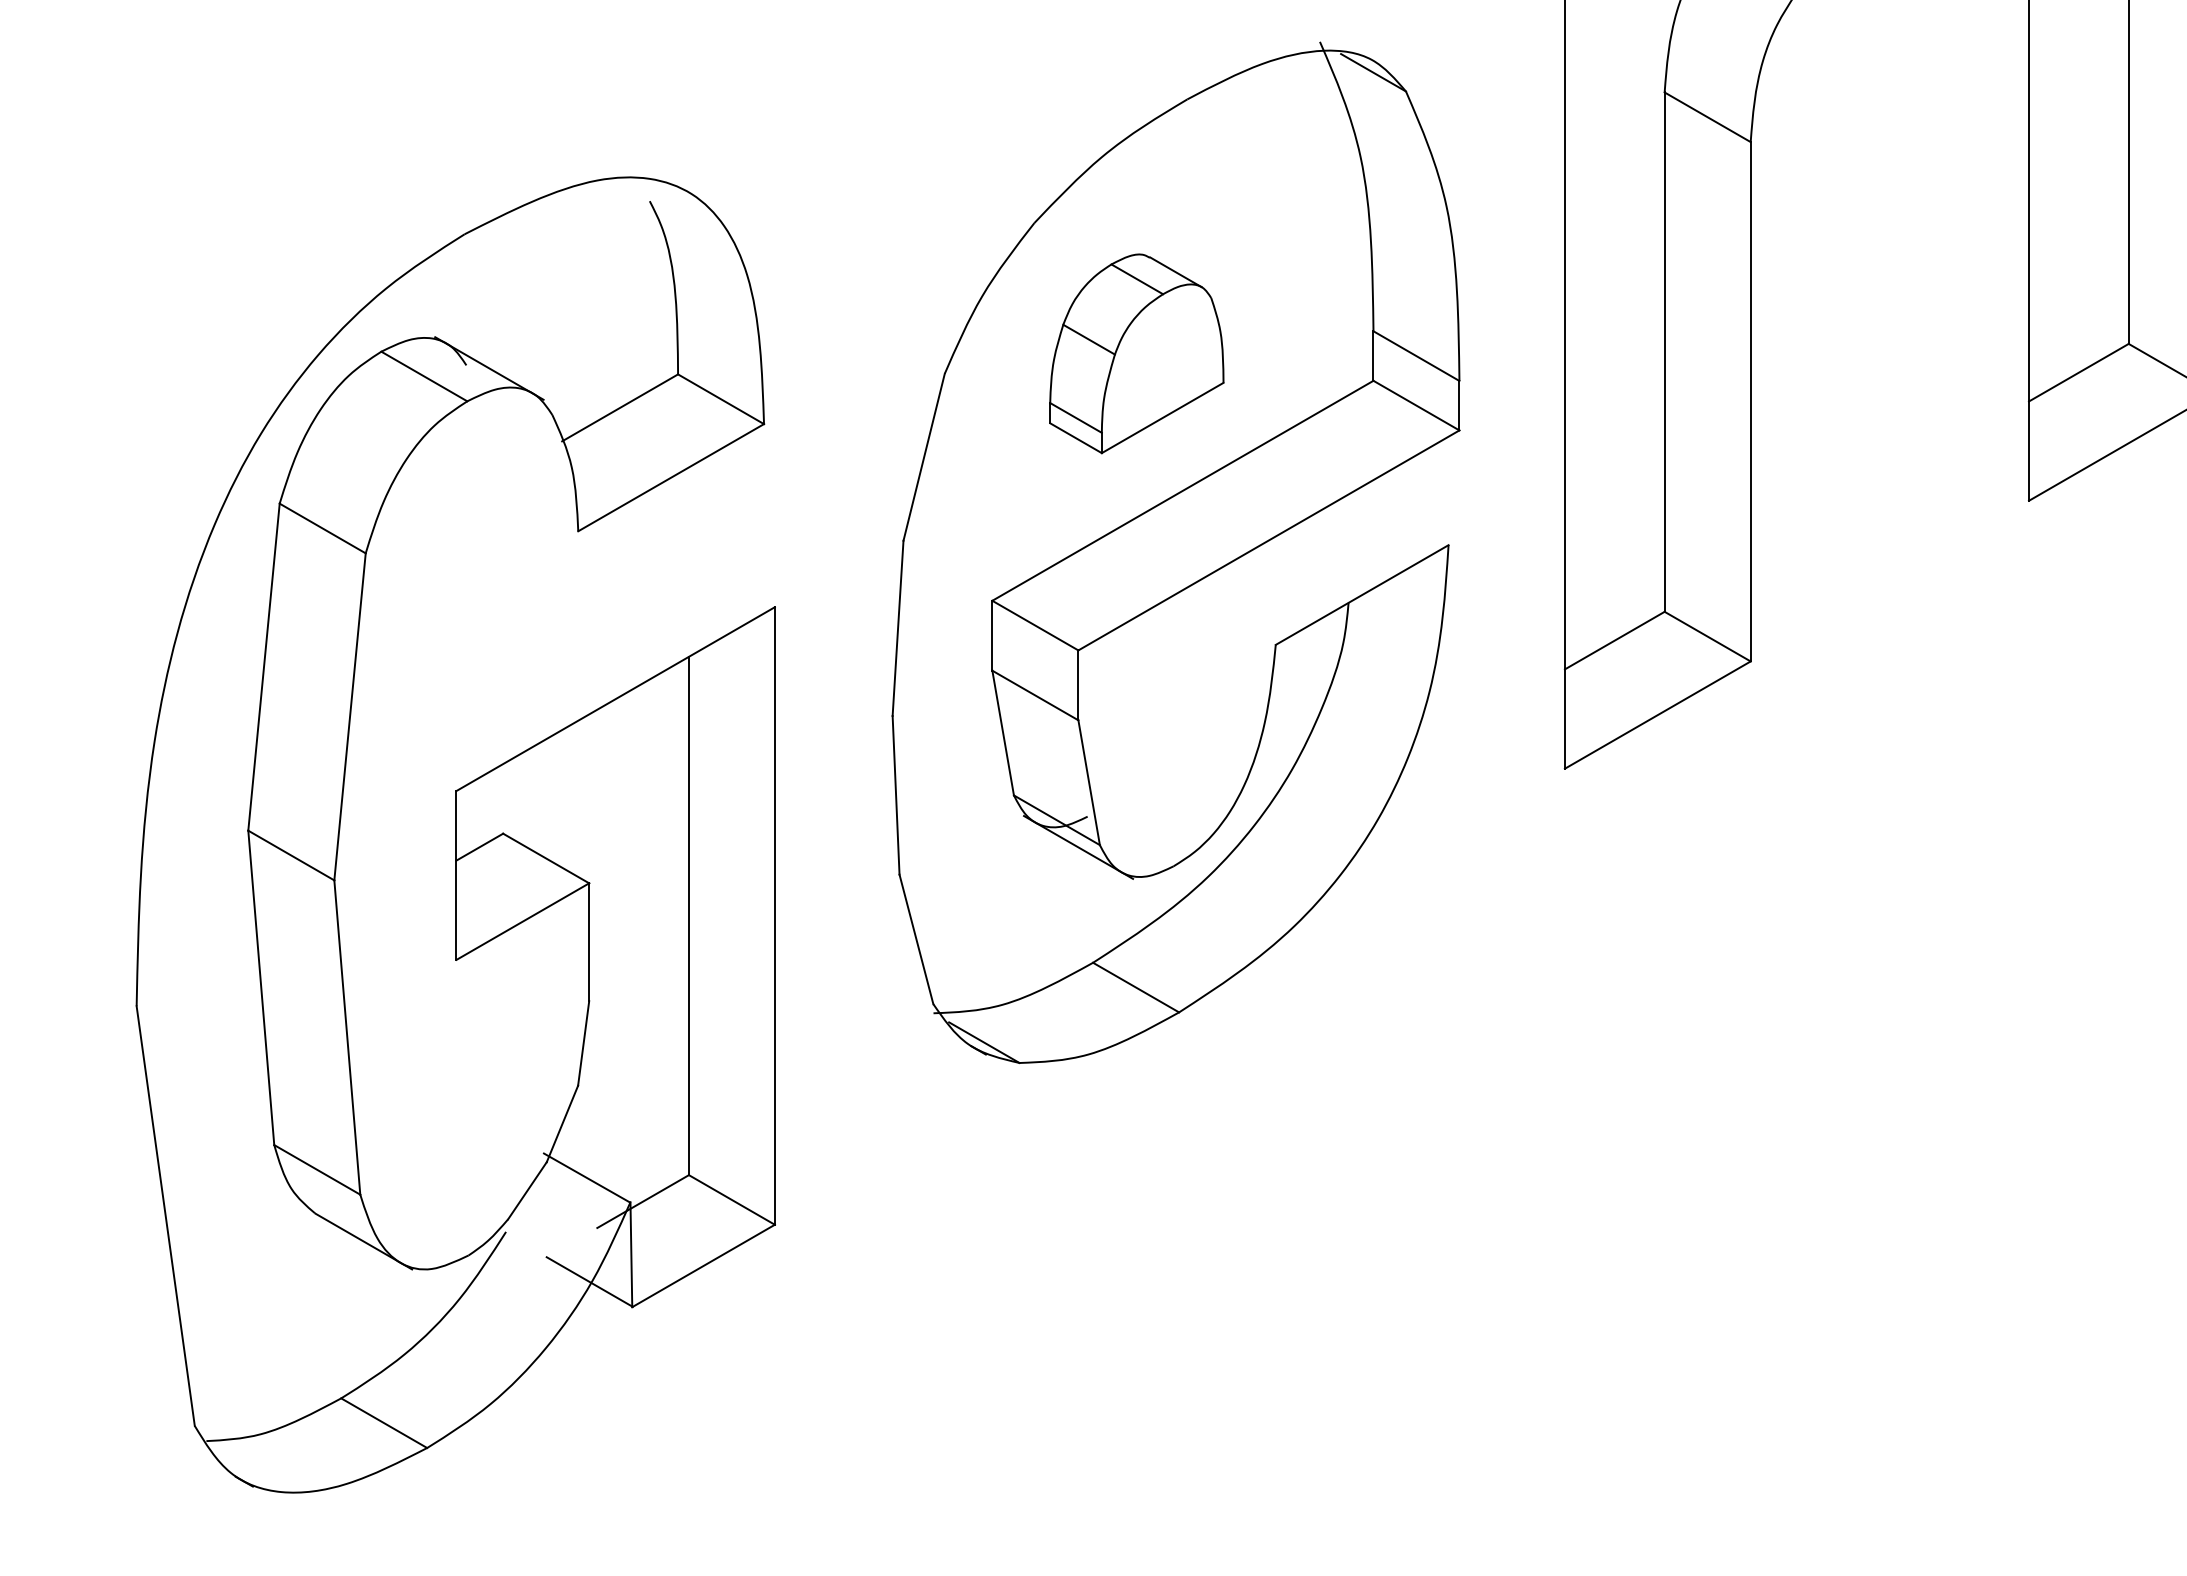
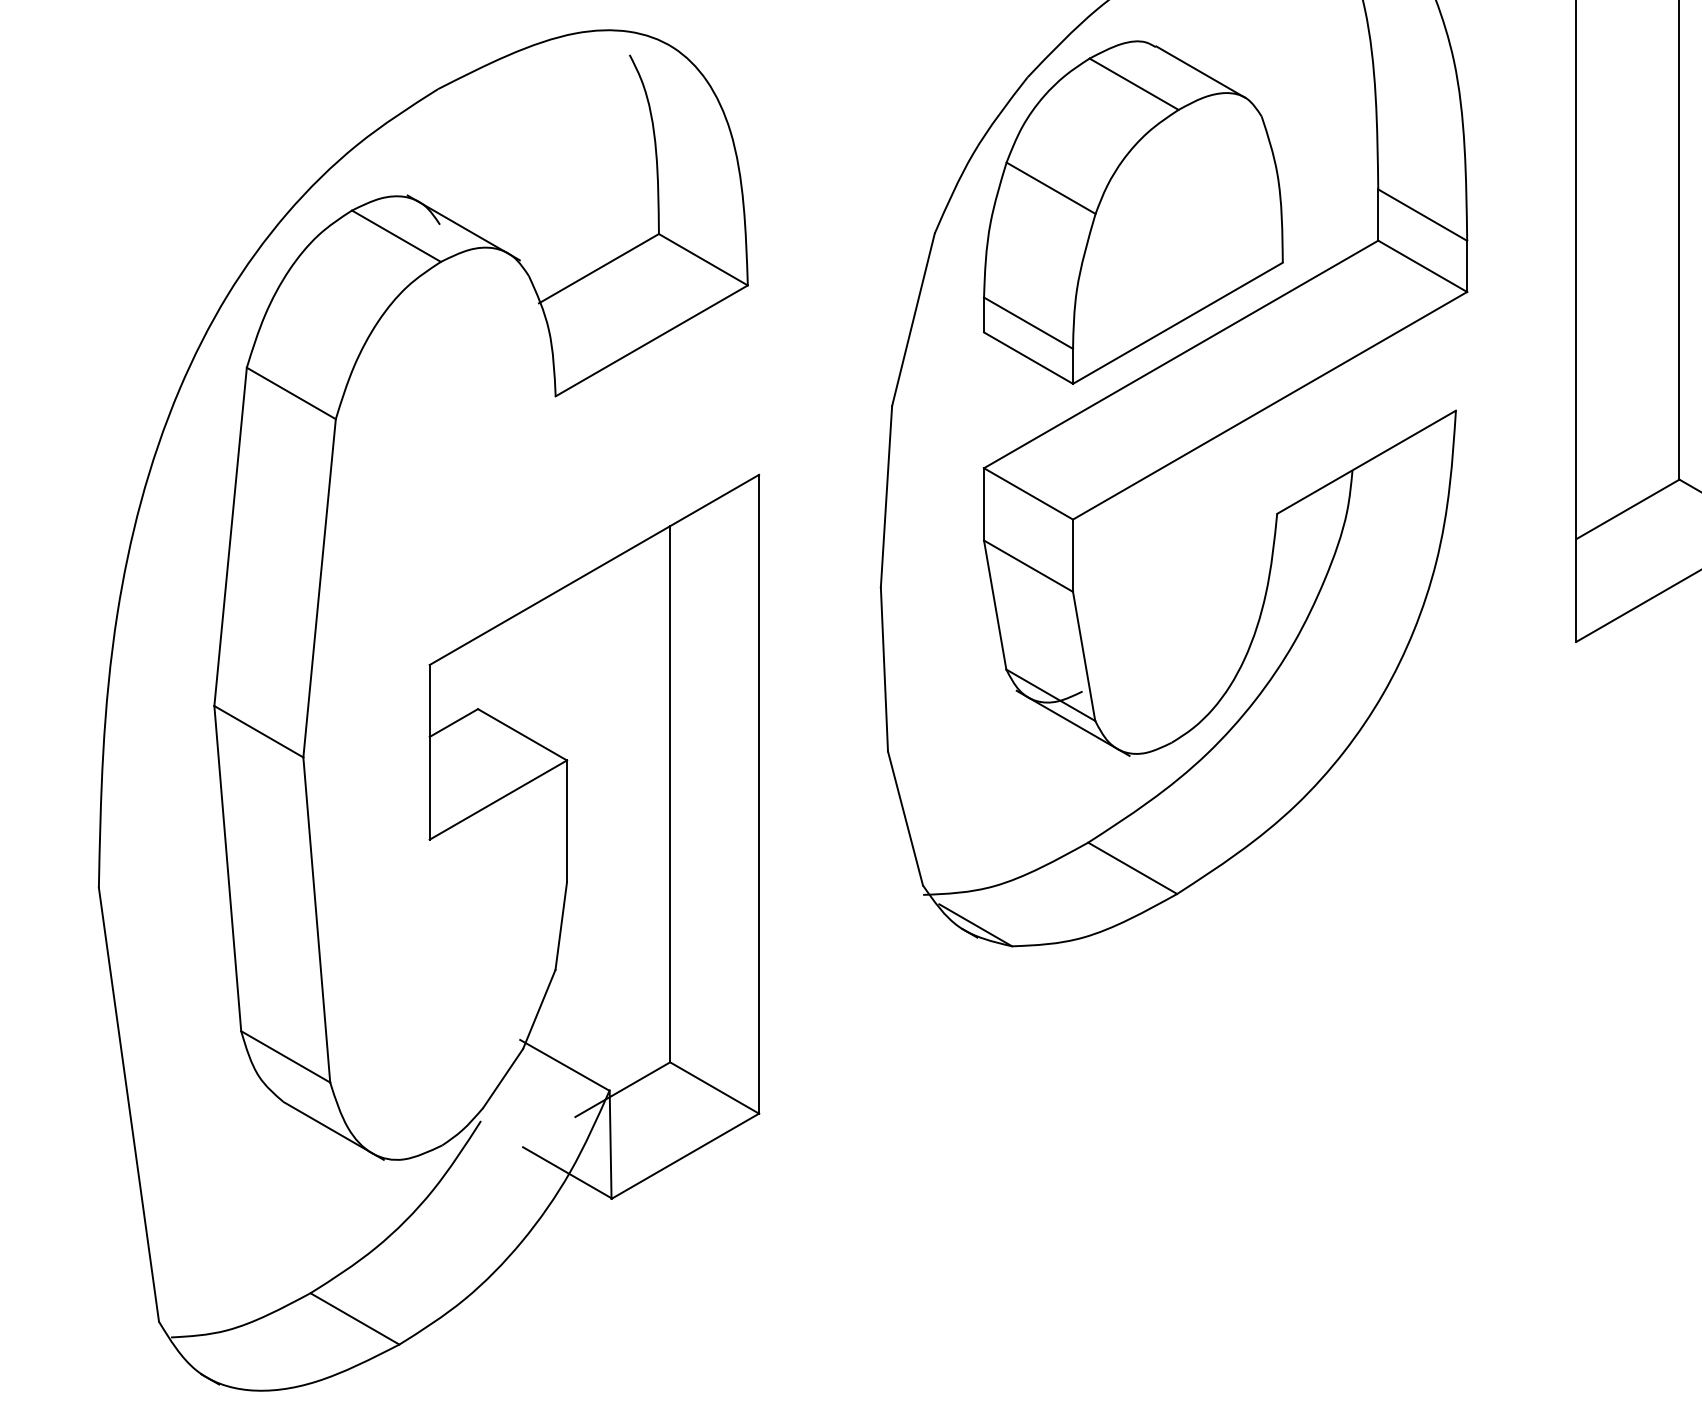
part: (1136, 353) -> (1133, 212), size x1.67

